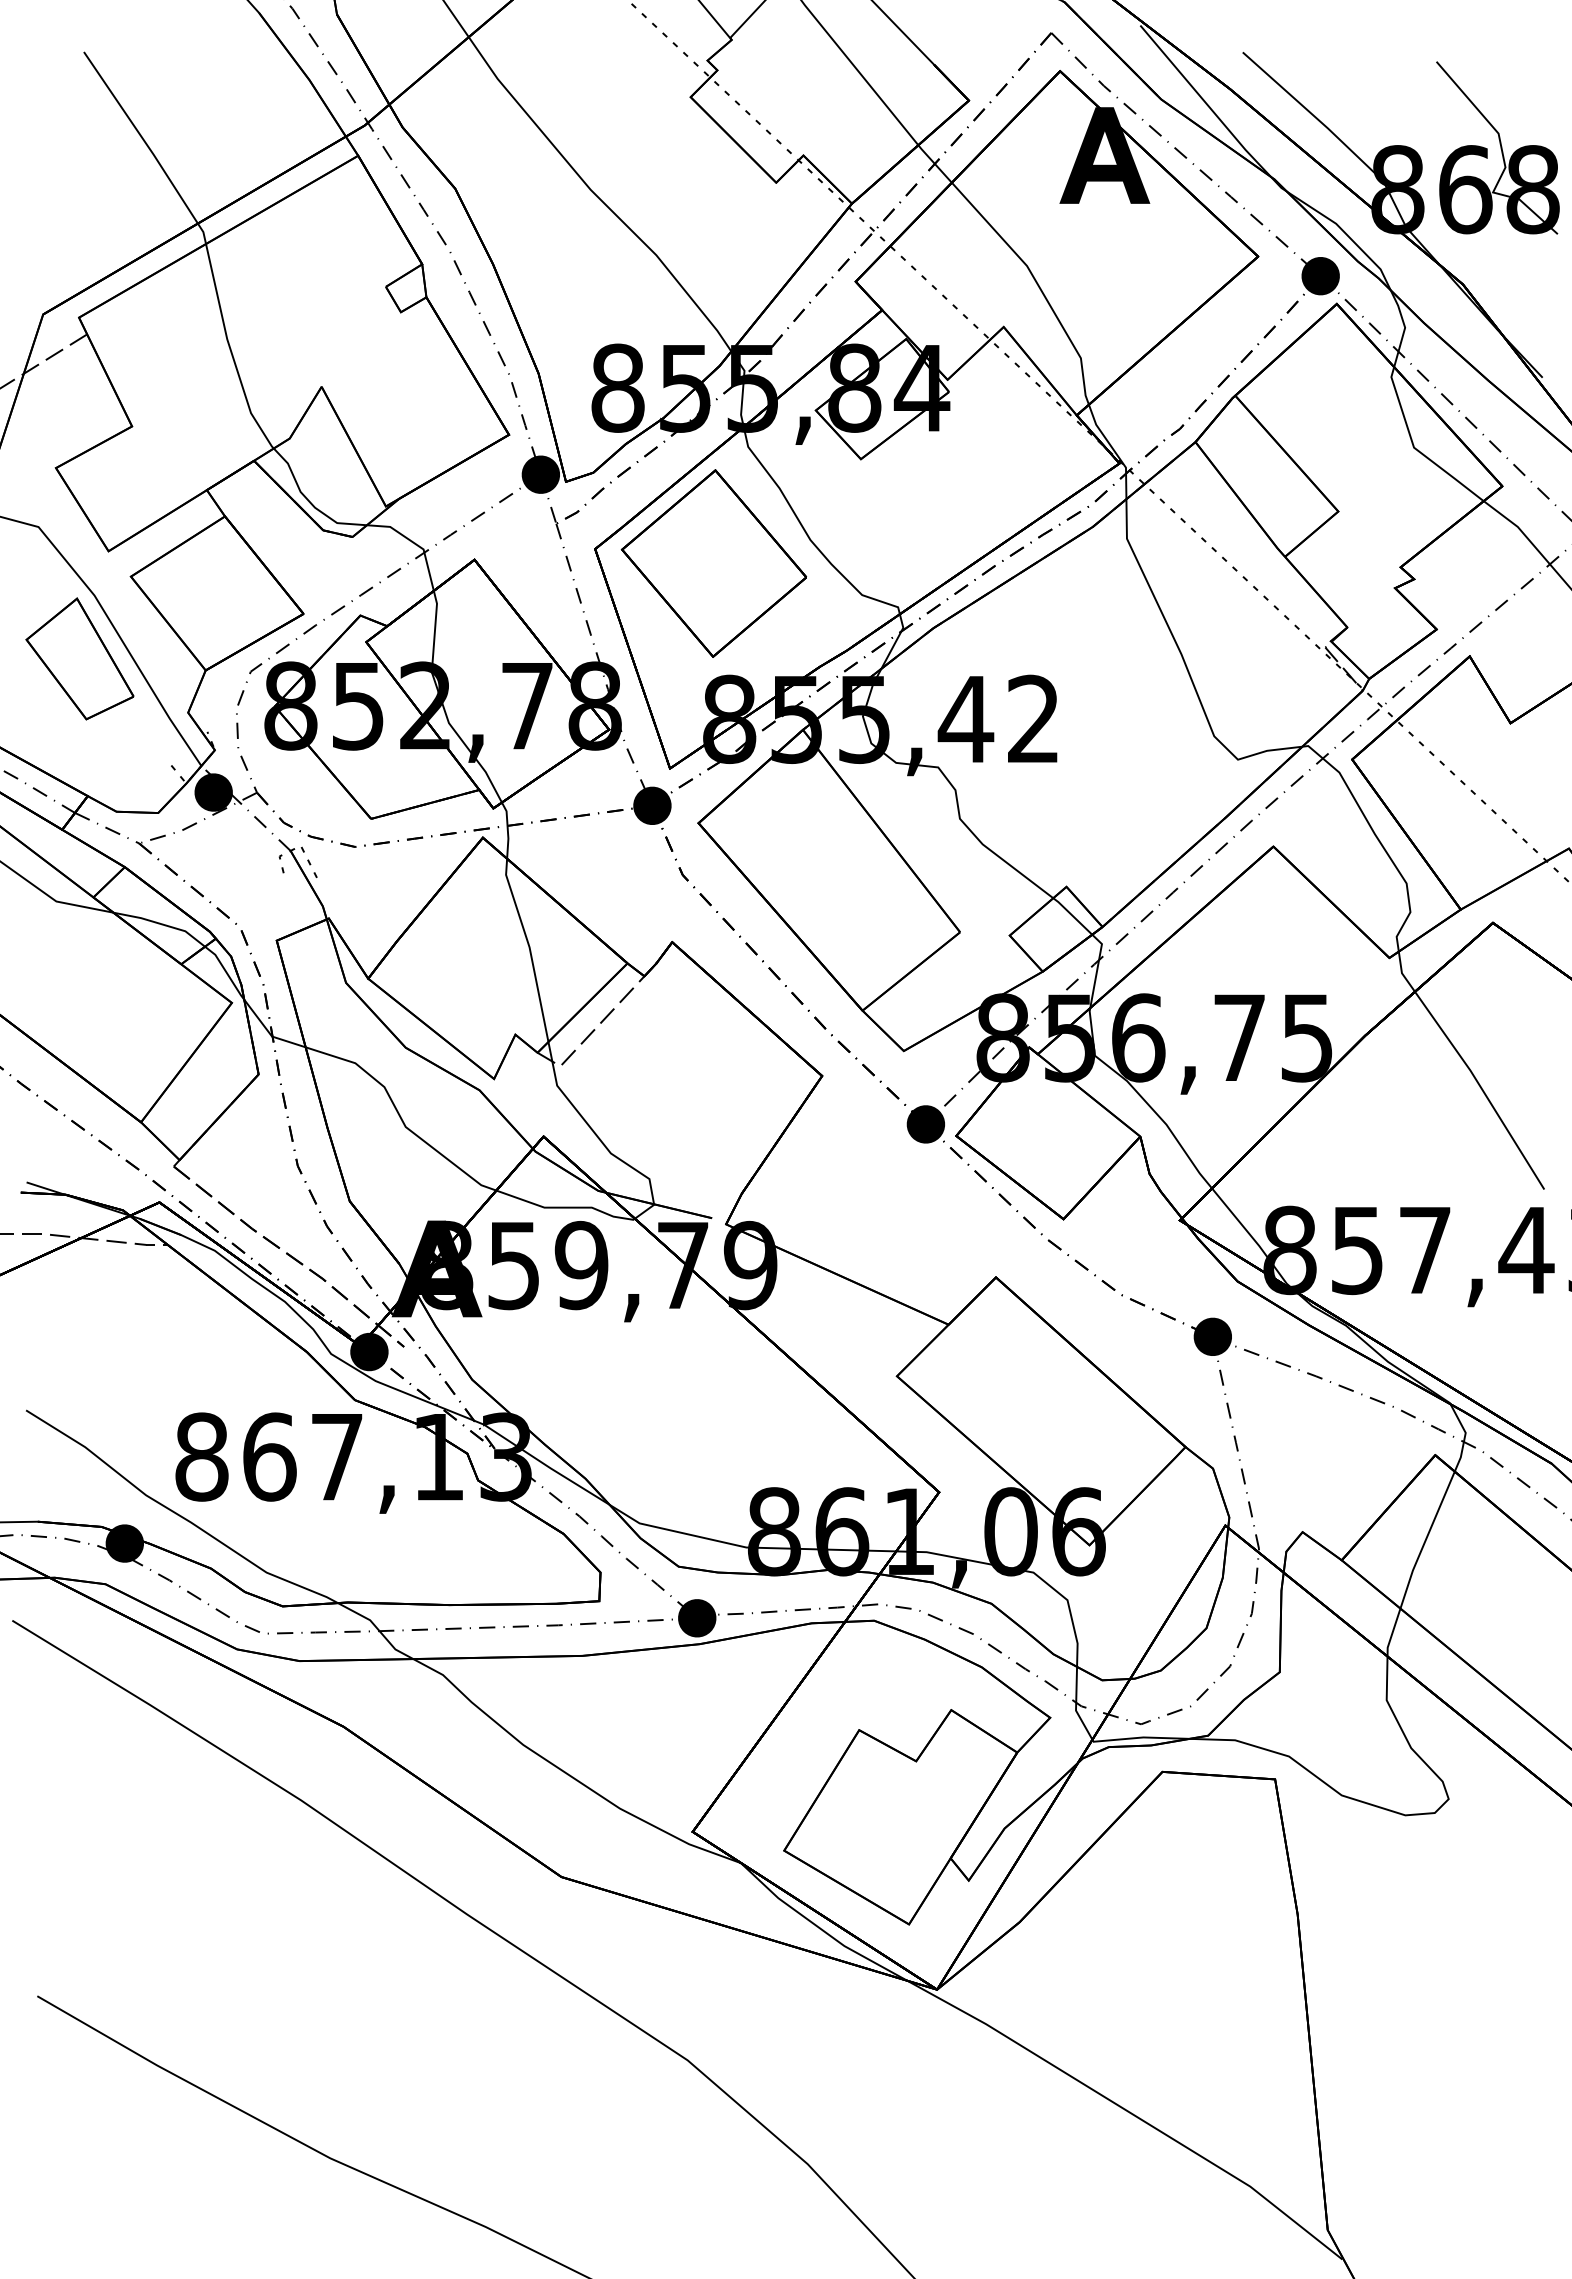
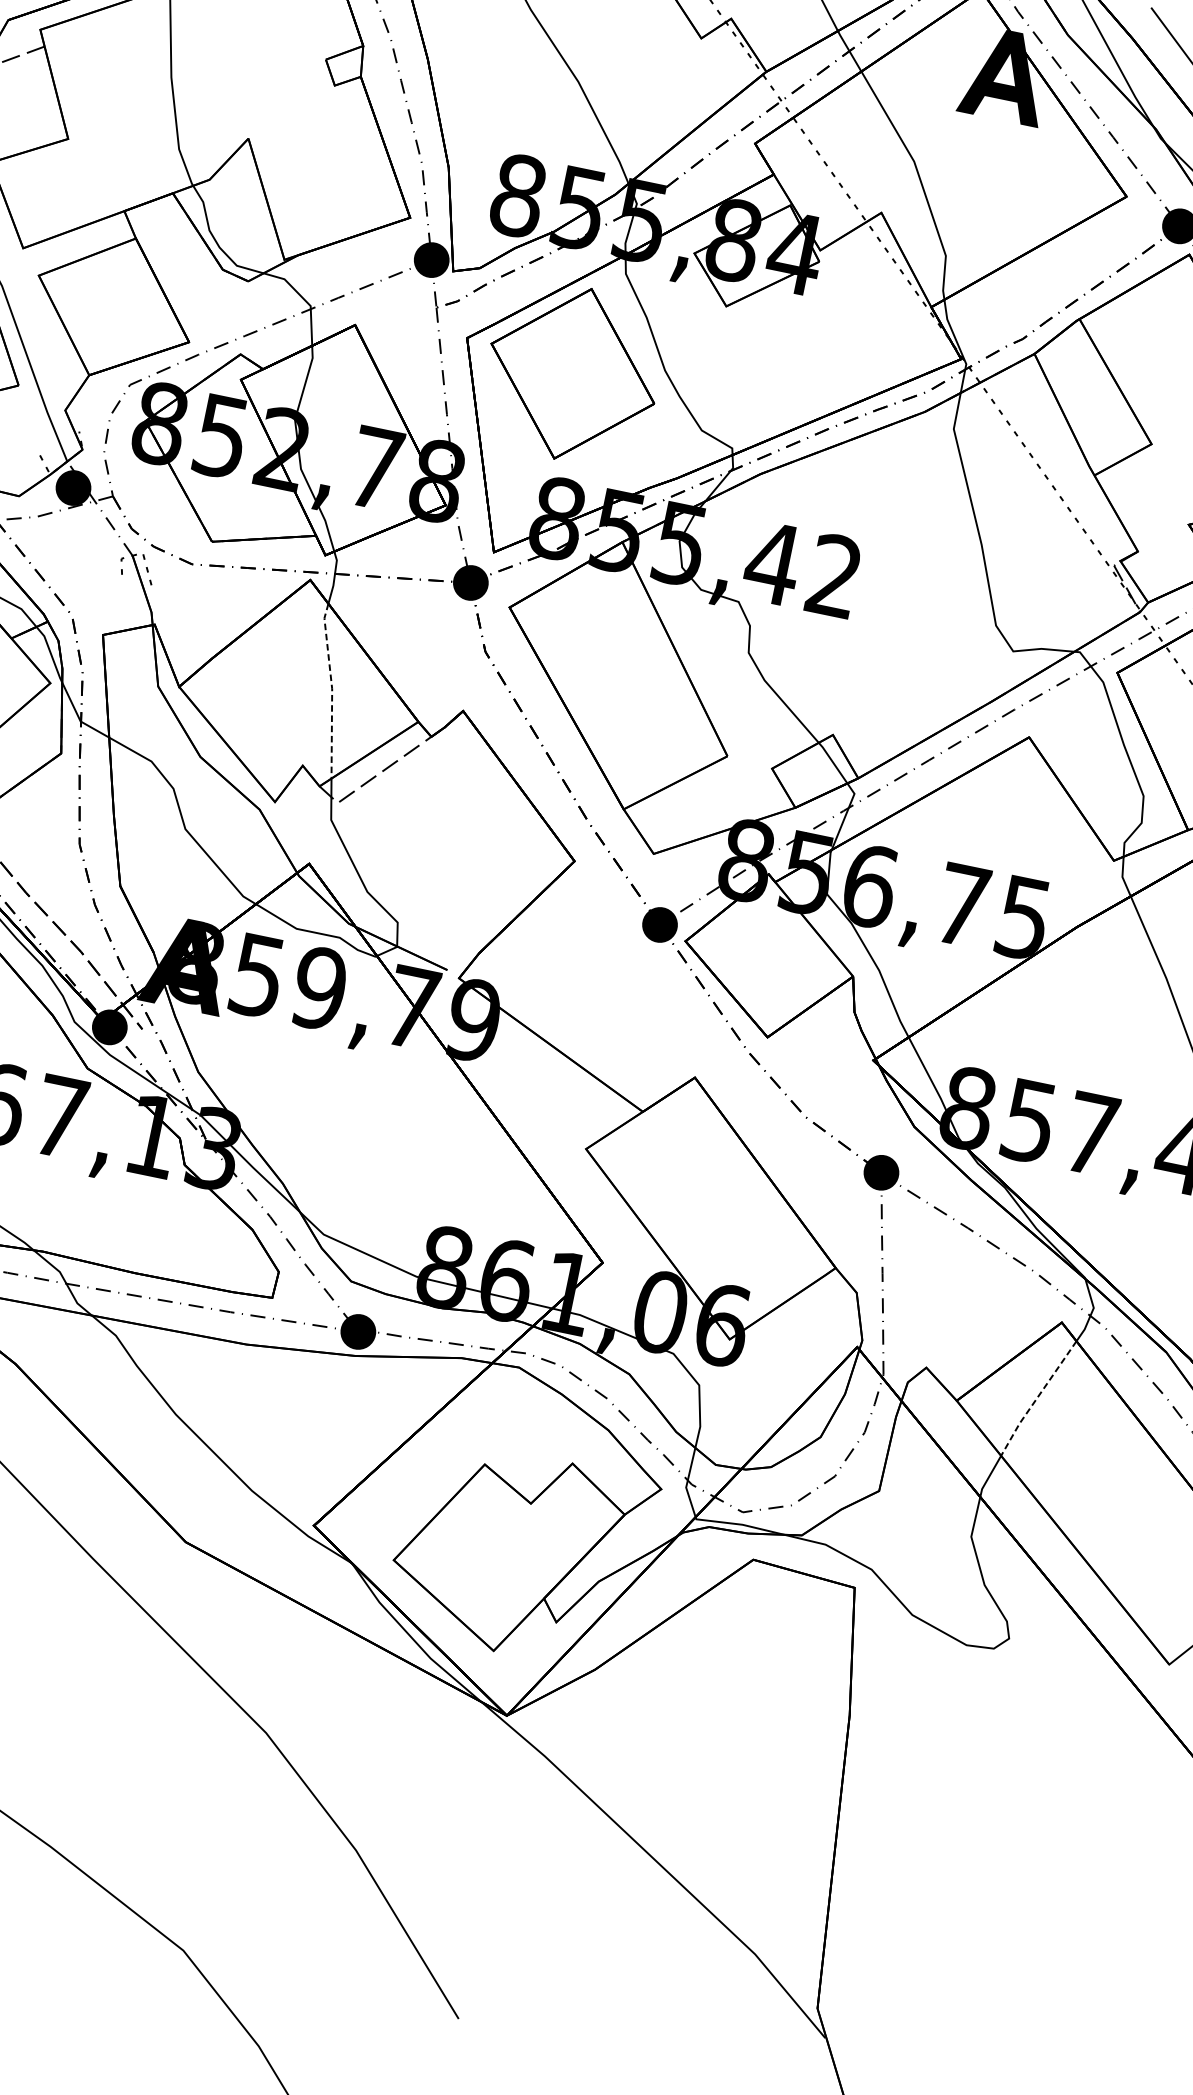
line: (529, 948) -> (331, 689), solid -> dashed
line: (1425, 1540) -> (1036, 1398), solid -> dashed

